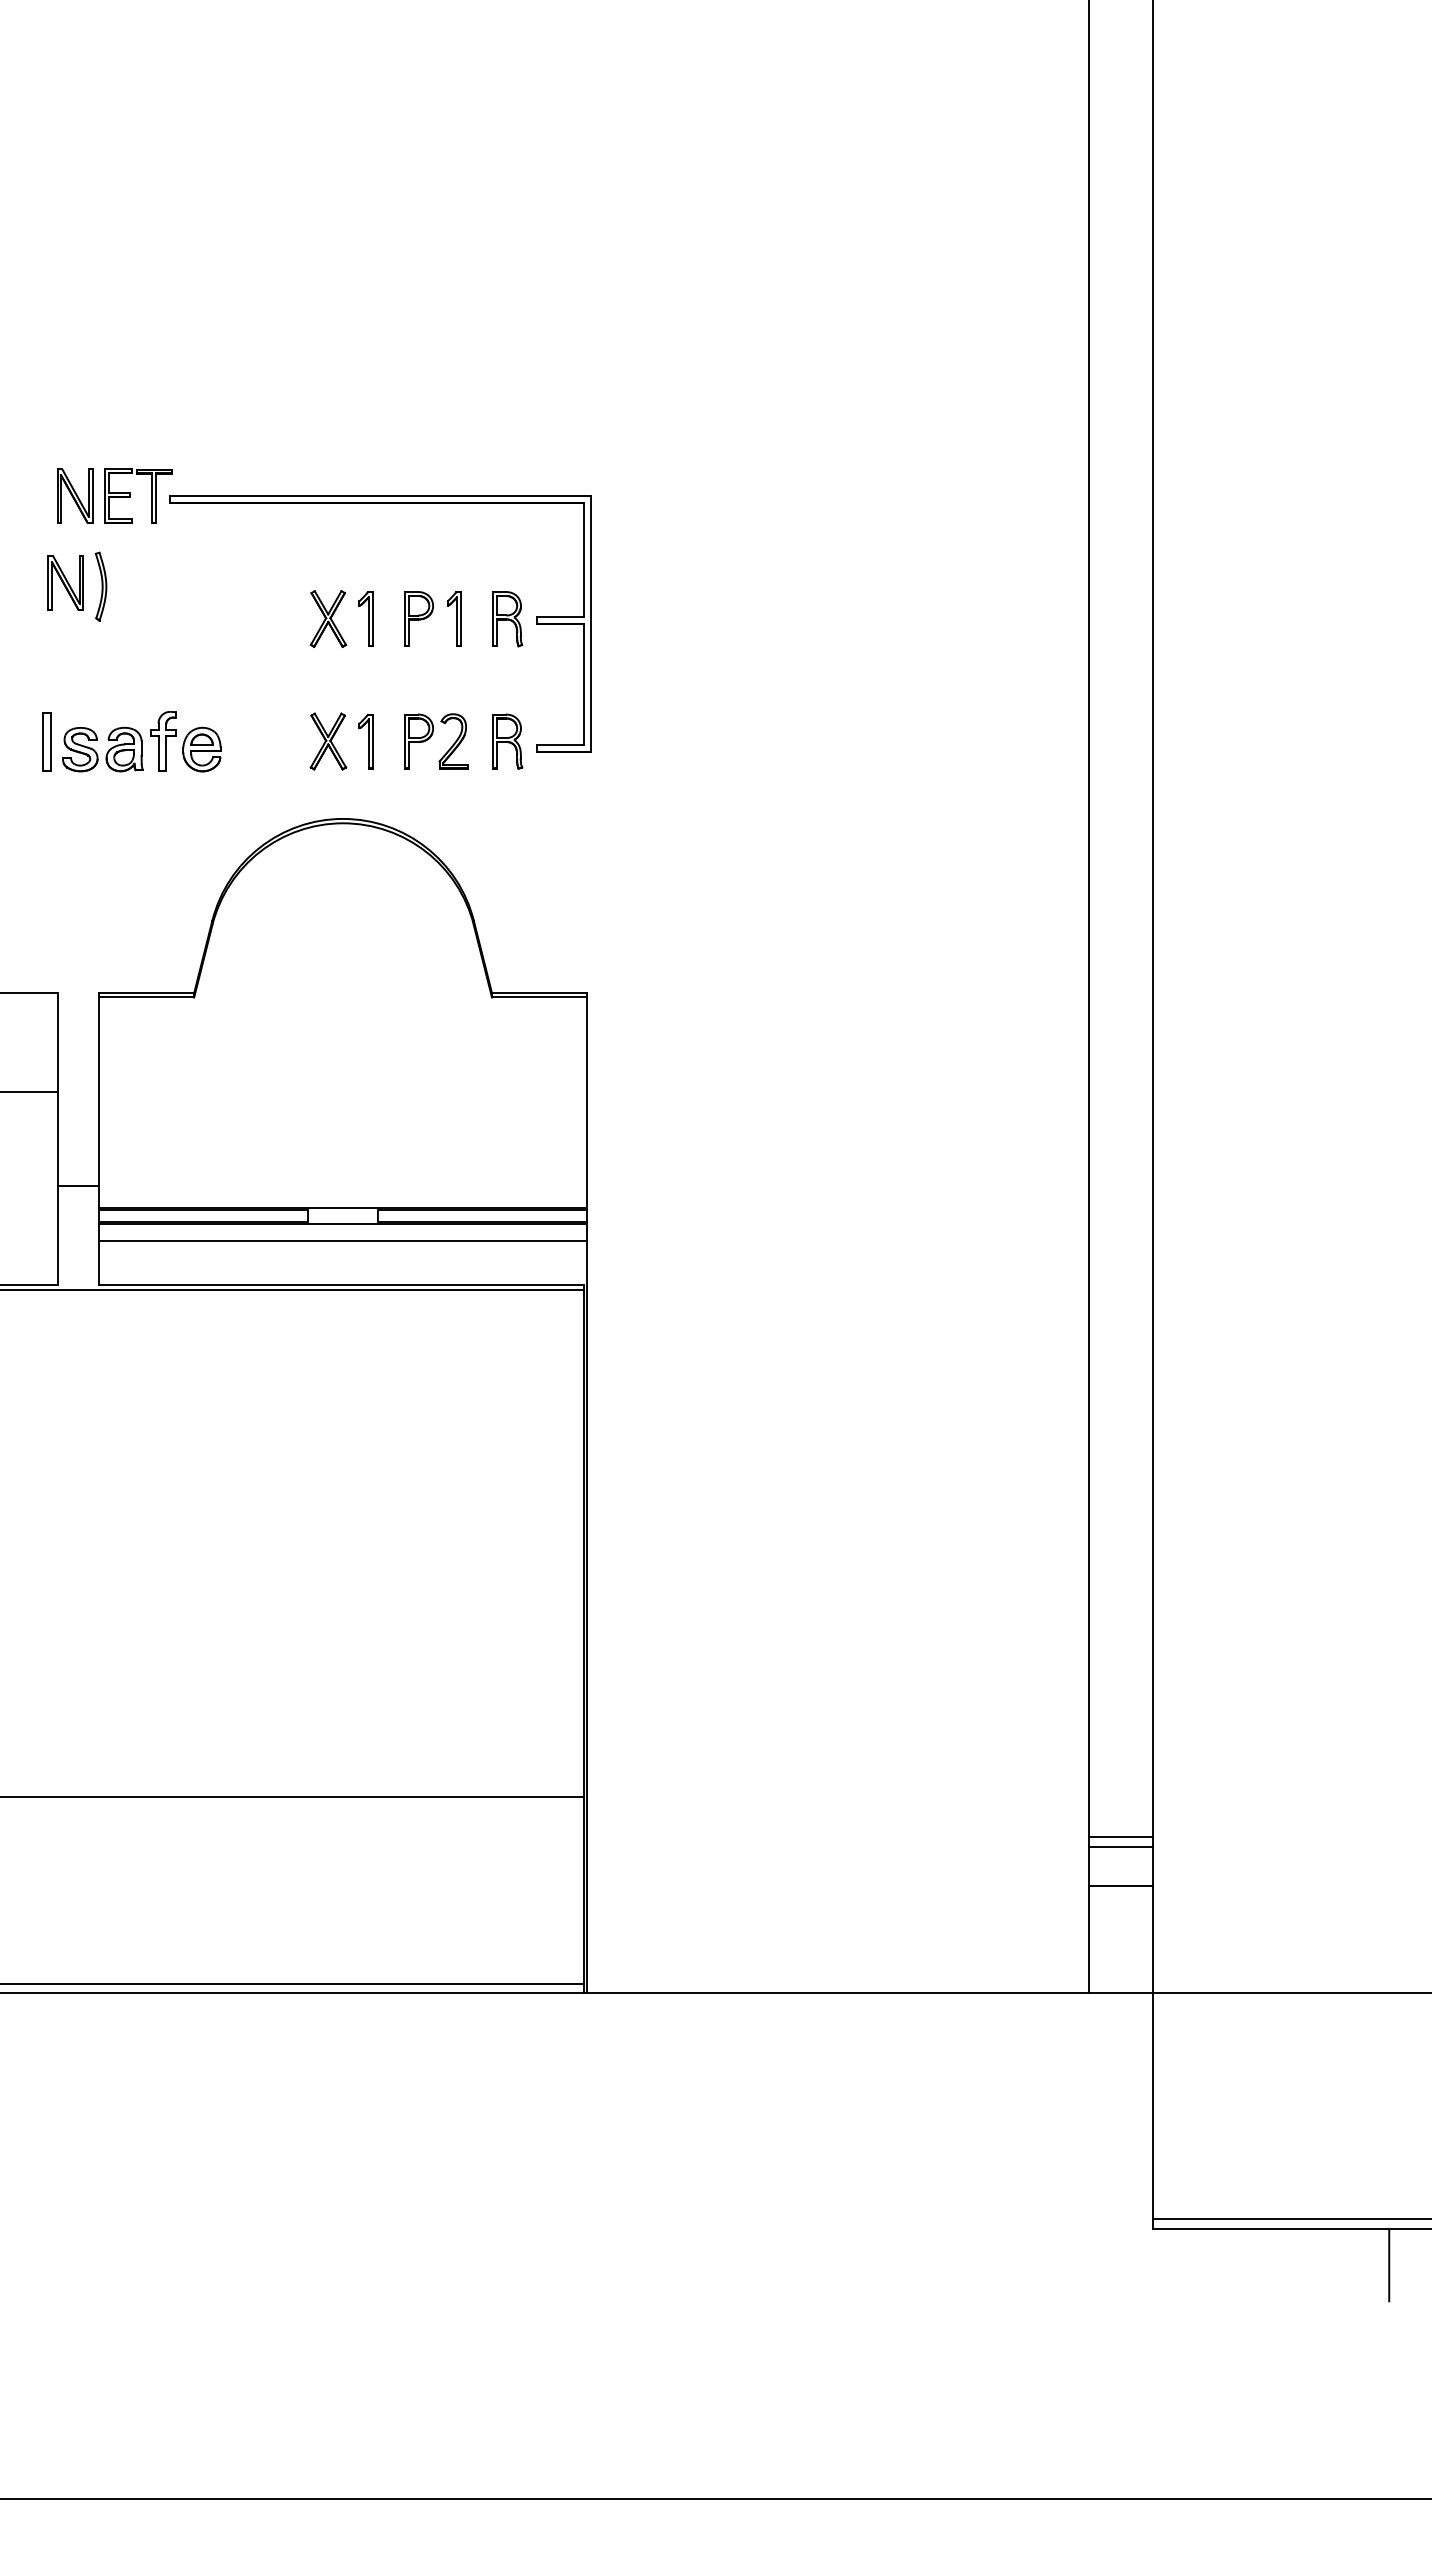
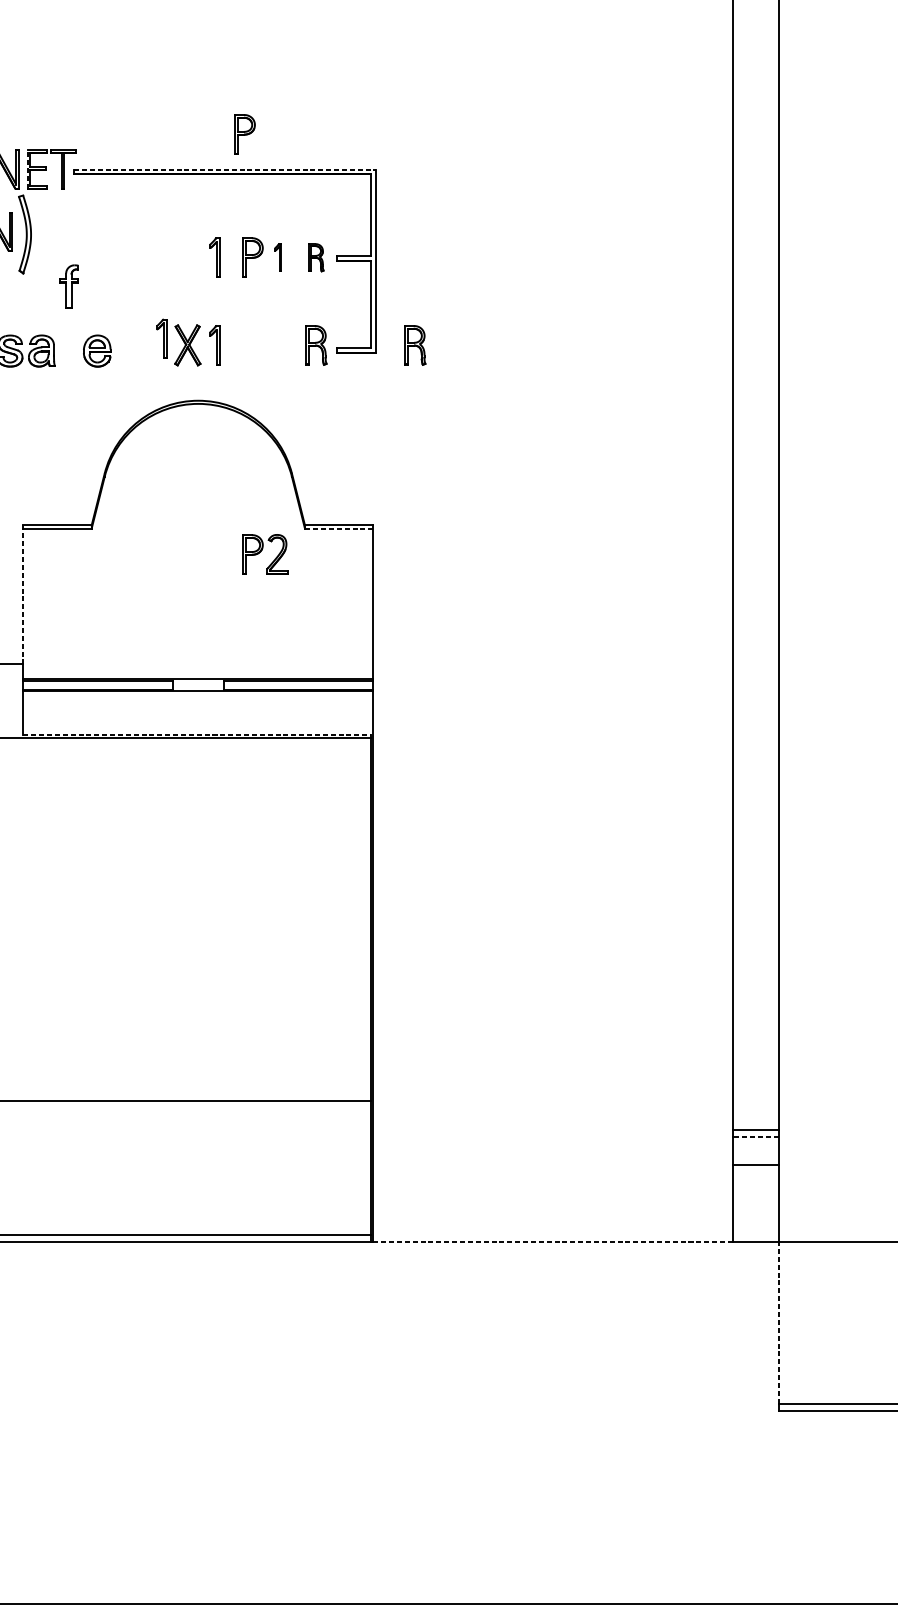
part: (407, 446) -> (244, 133), added
line: (104, 496) -> (27, 169), solid -> dashed
line: (380, 496) -> (225, 169), solid -> dashed
part: (100, 586) -> (24, 234), size x1.6
part: (328, 618) -> (187, 257), removed
part: (454, 618) -> (278, 257), size x0.7
part: (507, 619) -> (316, 257), size x0.7
part: (291, 732) -> (161, 338), added
part: (431, 737) -> (261, 551), moved
part: (163, 741) -> (69, 286), moved
part: (645, 741) -> (414, 345), added
line: (539, 997) -> (339, 528), solid -> dashed
line: (98, 1089) -> (23, 594), solid -> dashed
line: (342, 1241) -> (197, 703), removed
line: (341, 1284) -> (197, 734), solid -> dashed
line: (1120, 1846) -> (755, 1136), solid -> dashed
line: (838, 1993) -> (553, 1242), solid -> dashed
line: (1153, 2106) -> (778, 1323), solid -> dashed

